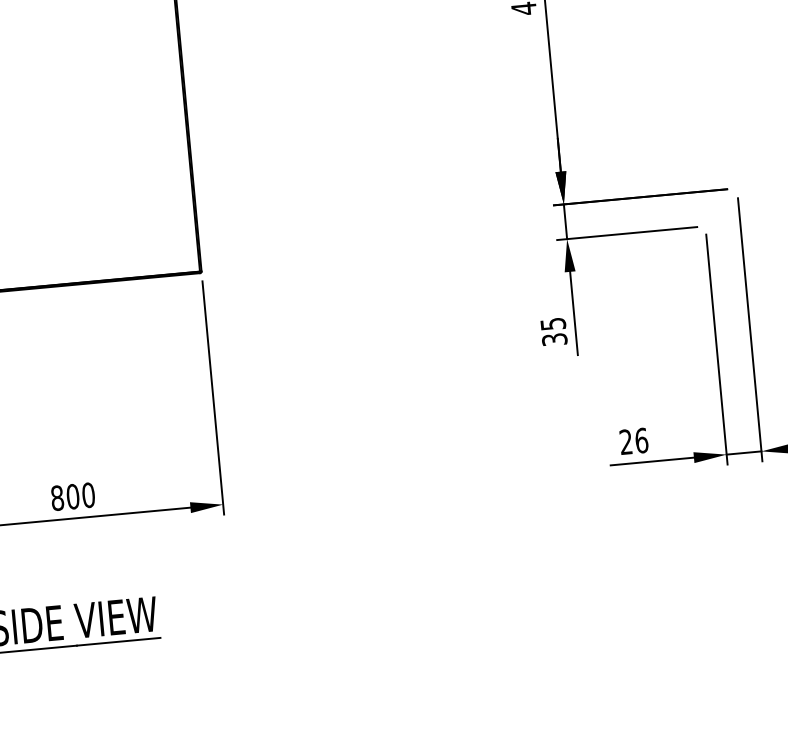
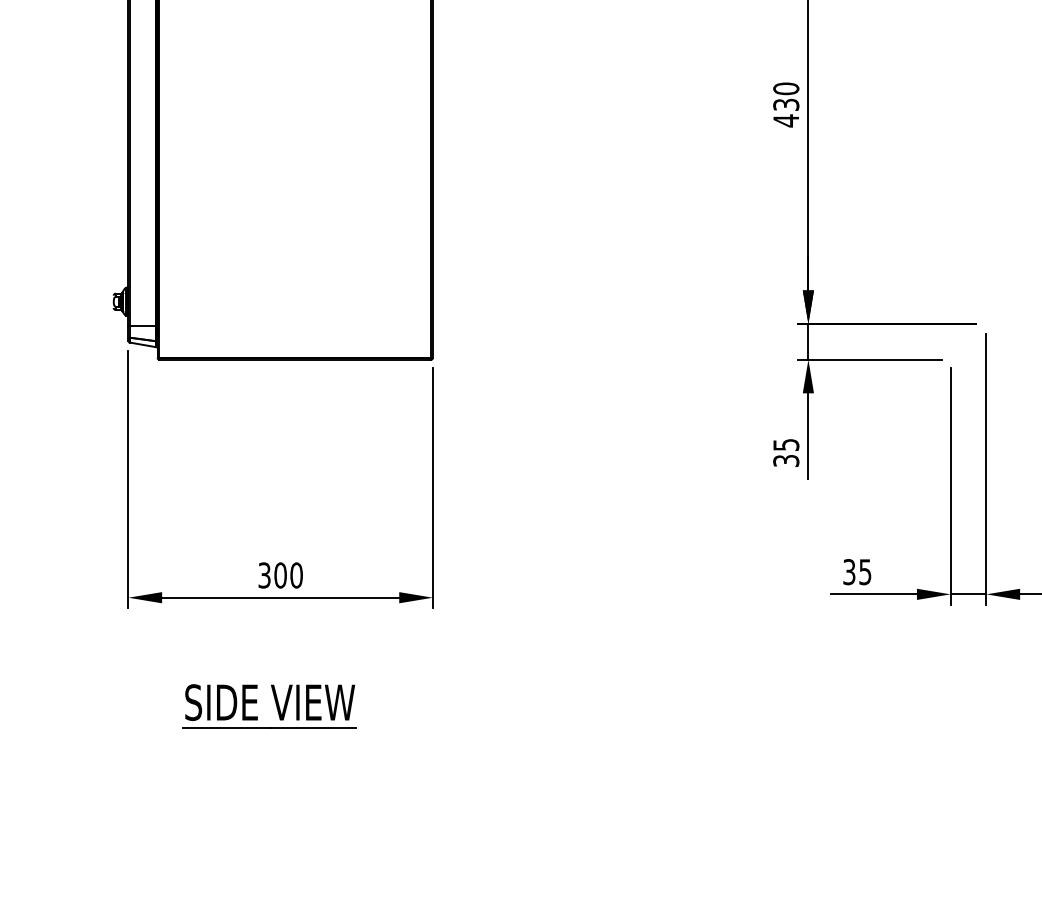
text: (634, 441) -> (857, 572), 26 -> 35
text: (57, 498) -> (264, 575), 800 -> 300

